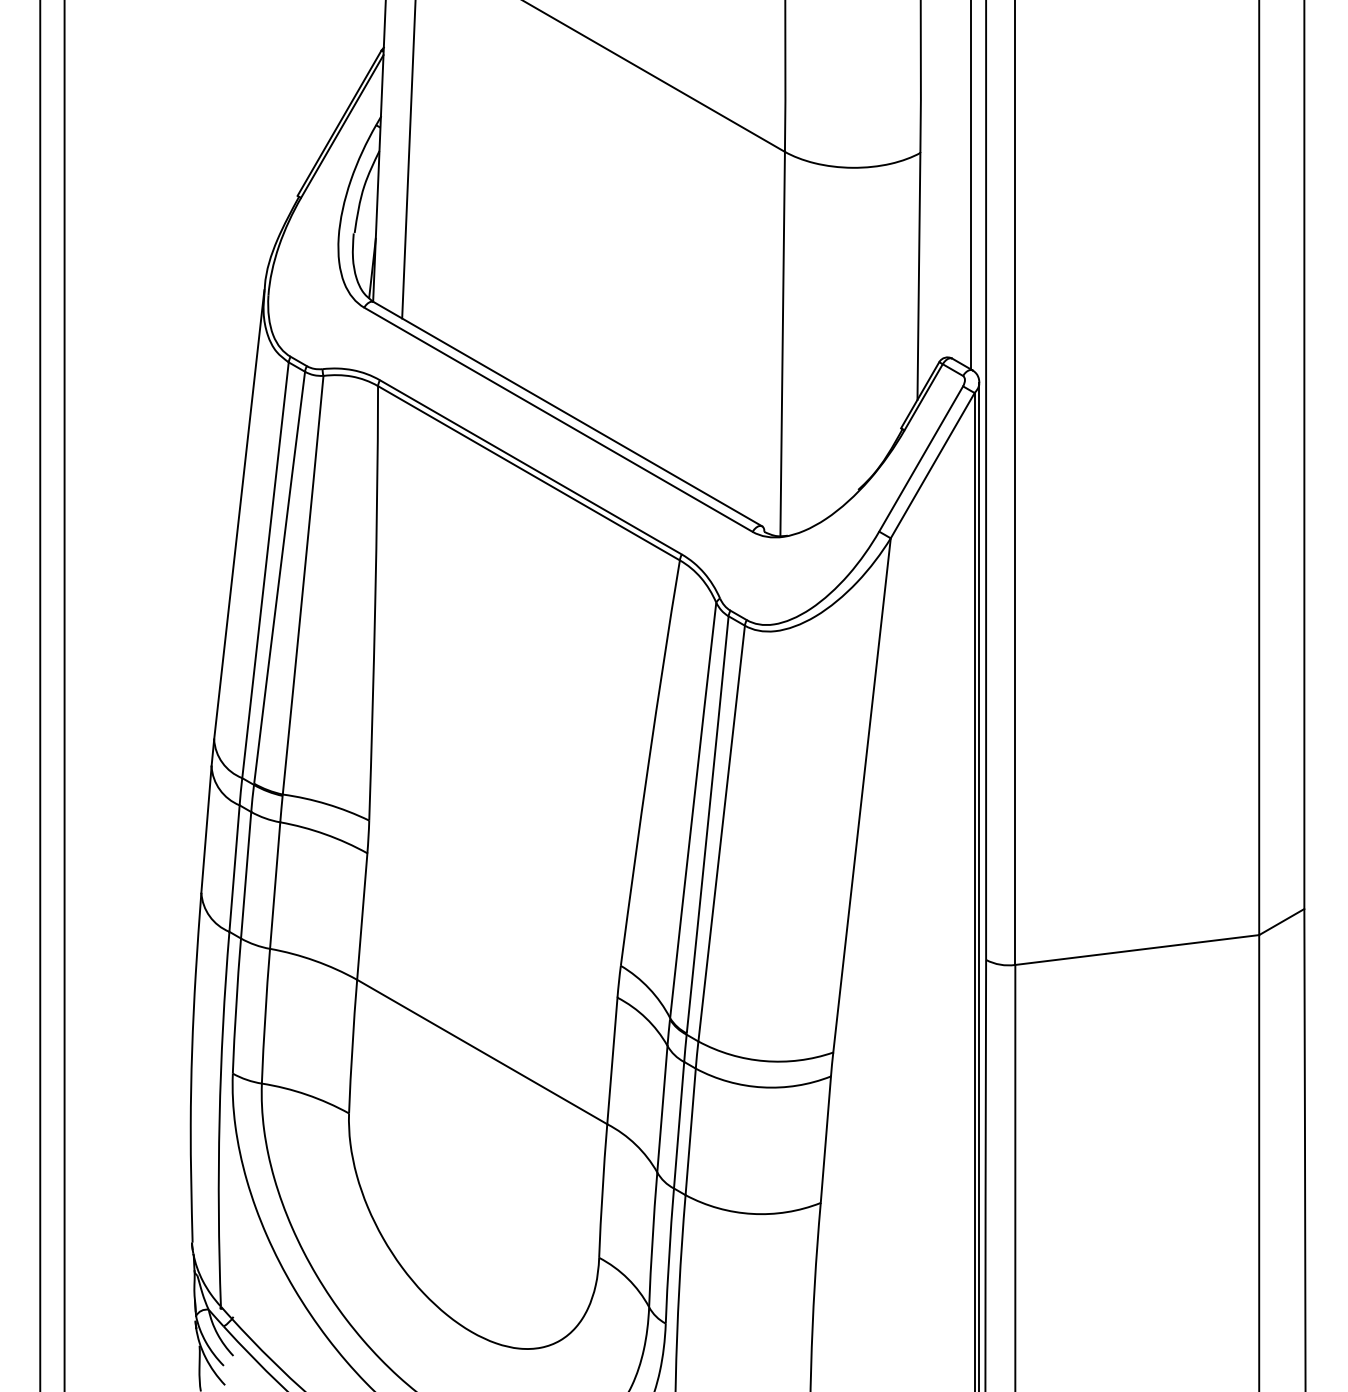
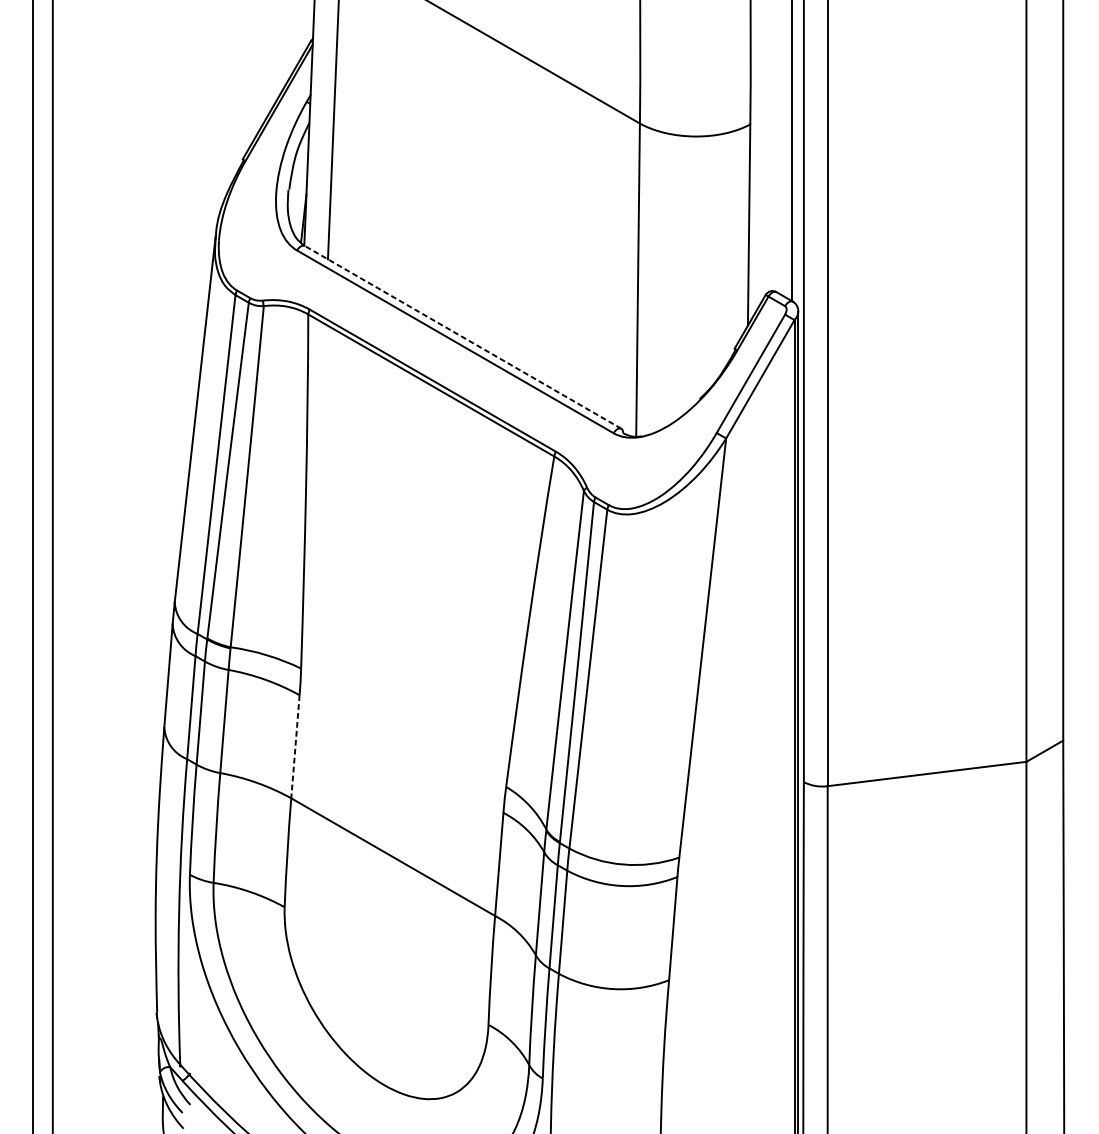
line: (567, 413) -> (462, 336), solid -> dashed
line: (362, 917) -> (295, 747), solid -> dashed

